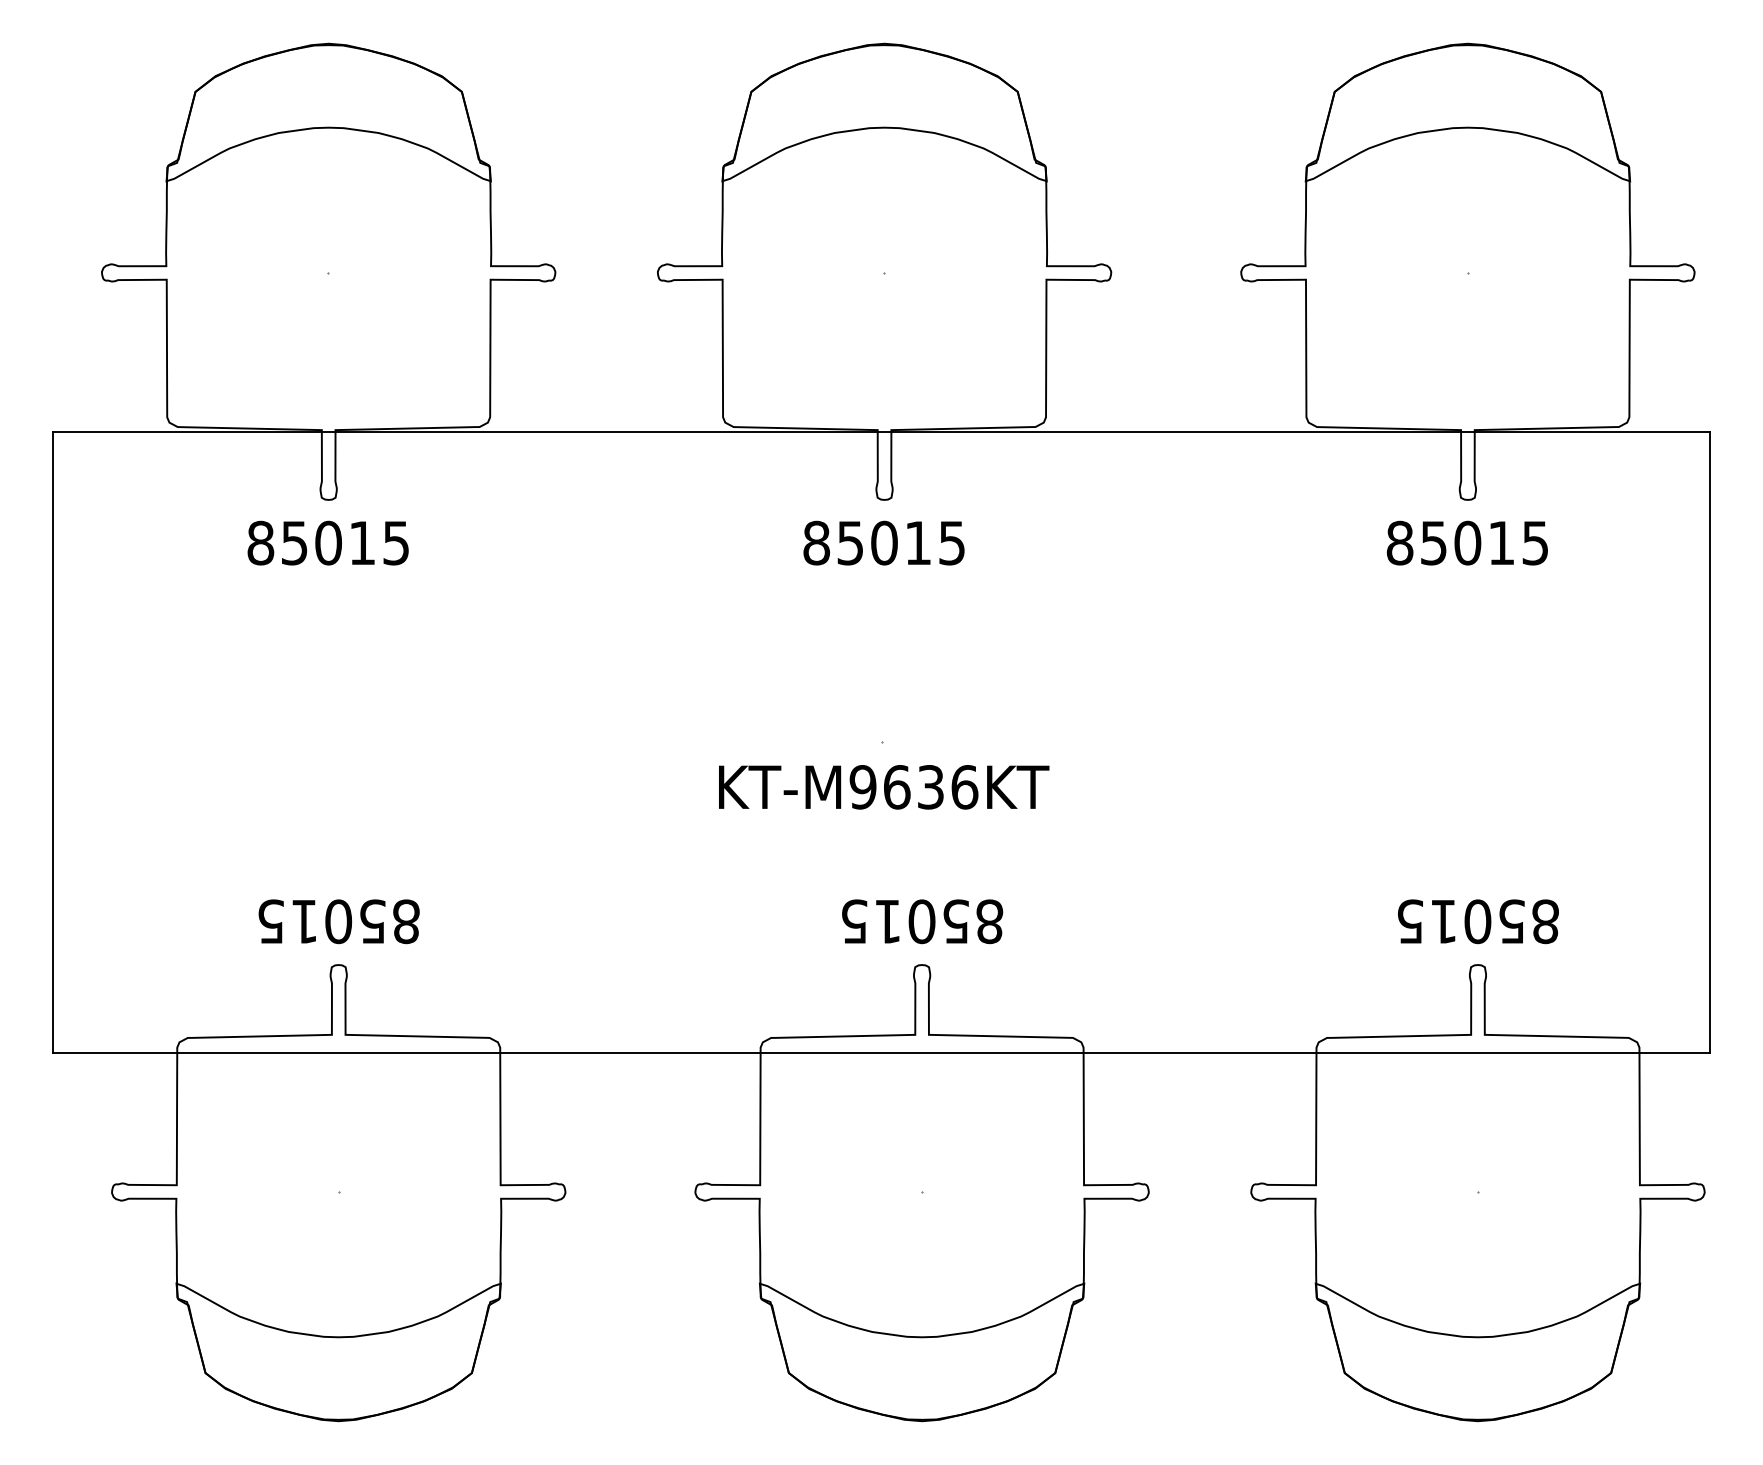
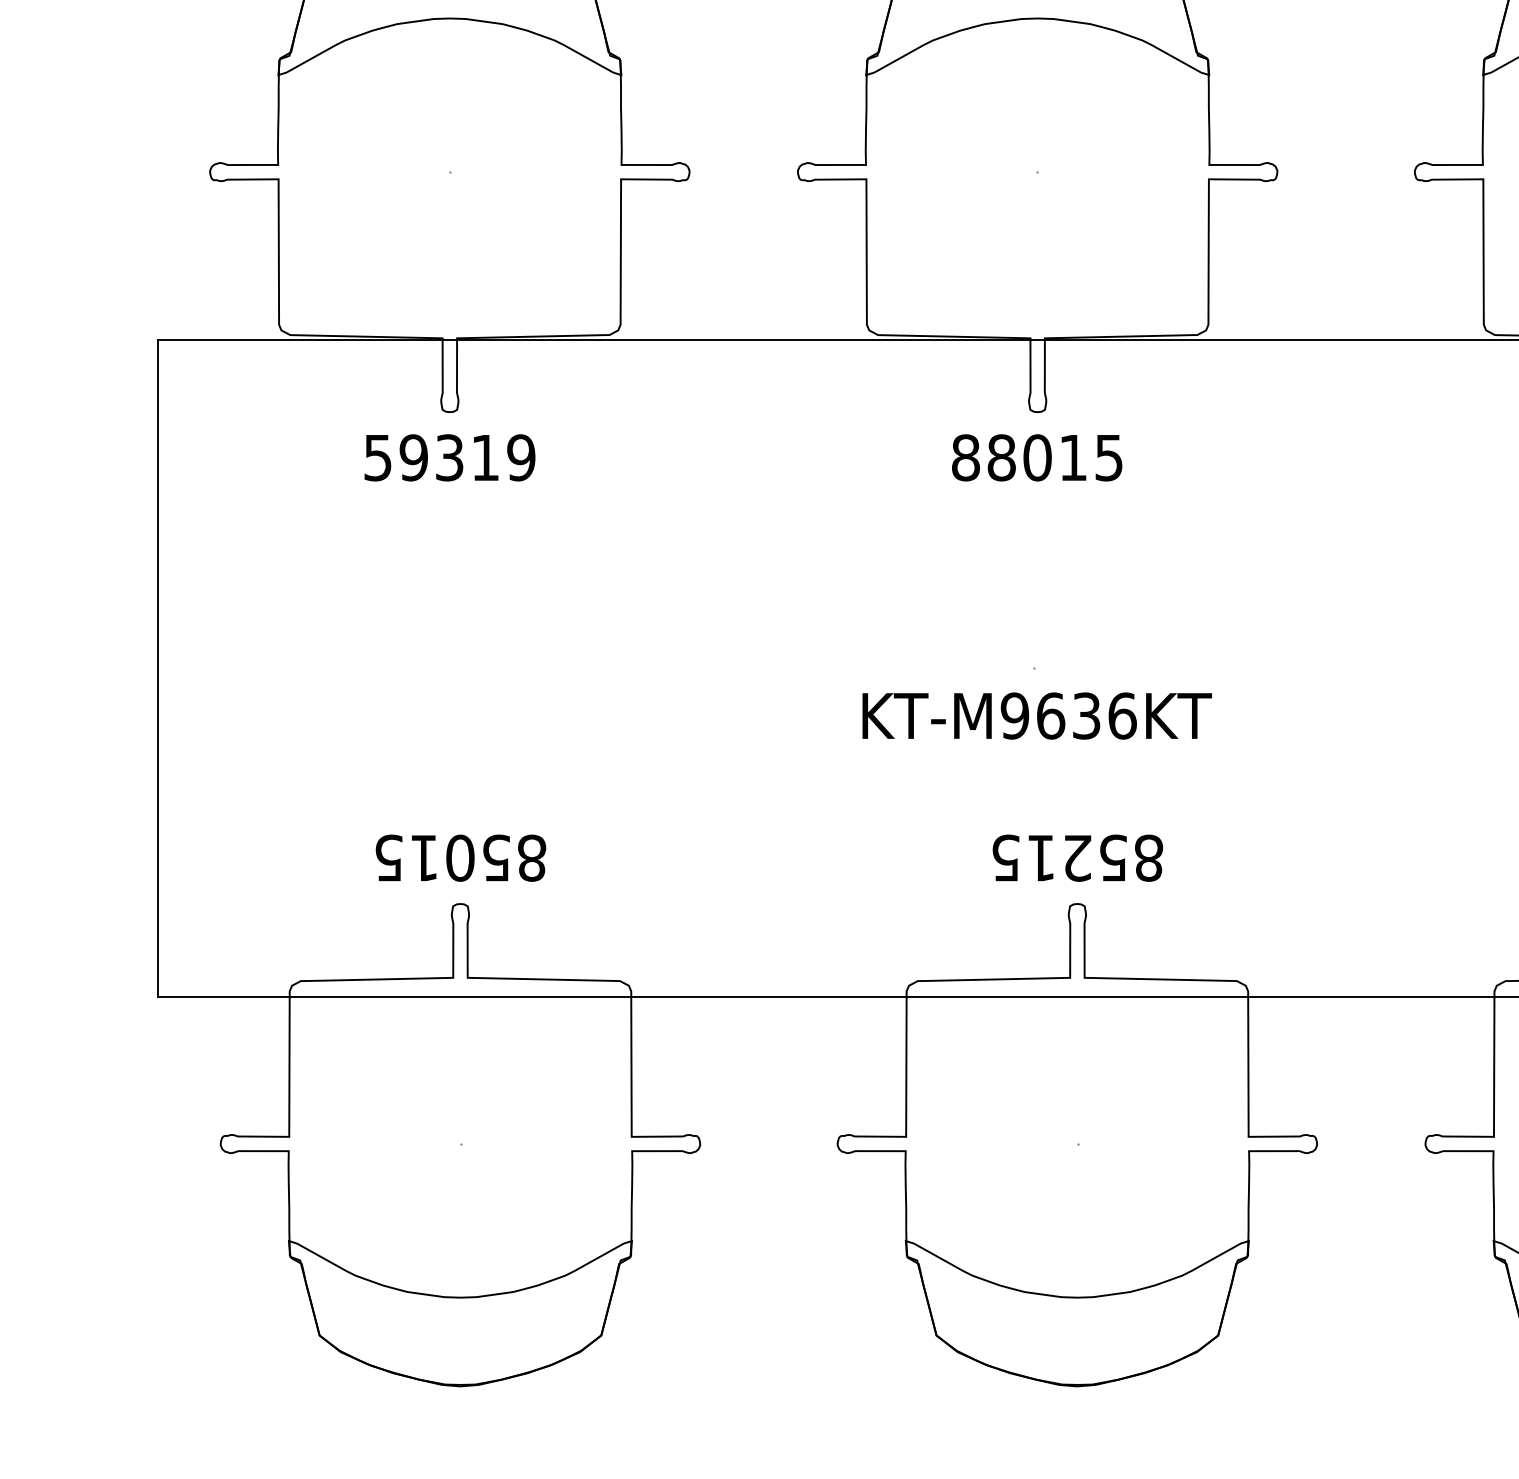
text: (328, 542) -> (449, 457), 85015 -> 59319
text: (850, 542) -> (1001, 457), 85015 -> 88015
text: (921, 921) -> (1076, 857), 85015 -> 85215

